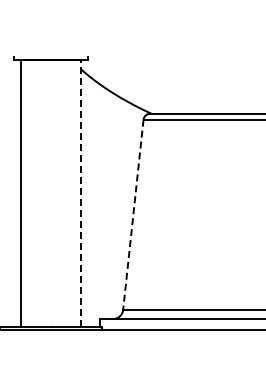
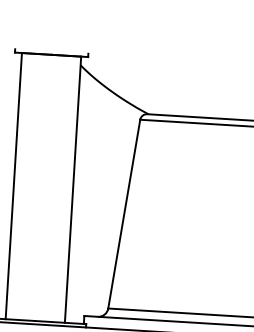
line: (80, 193) -> (72, 189), dashed -> solid
line: (133, 214) -> (124, 213), dashed -> solid

